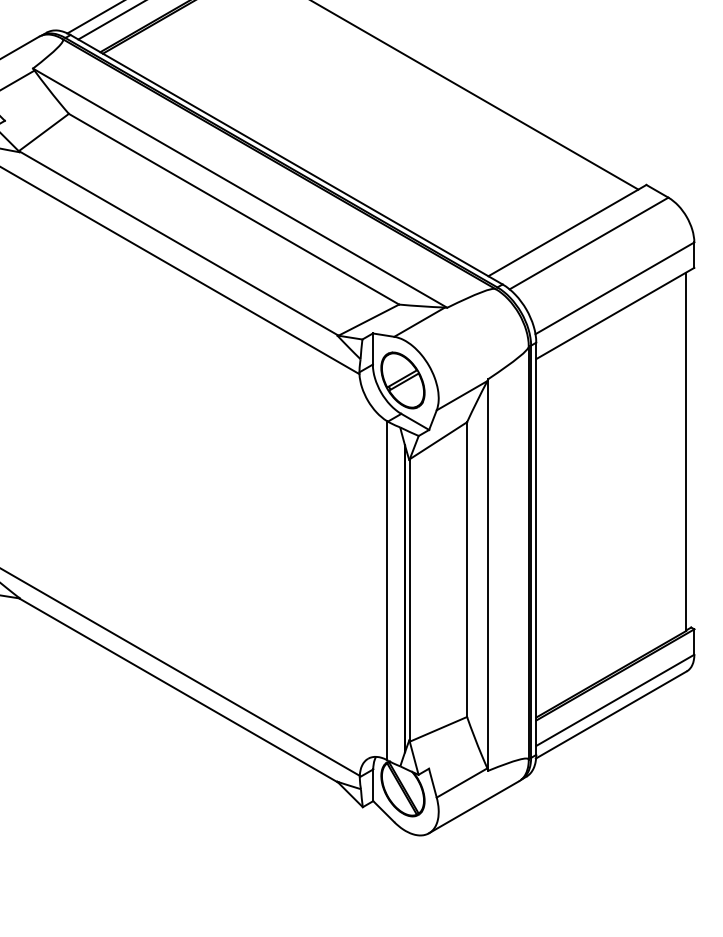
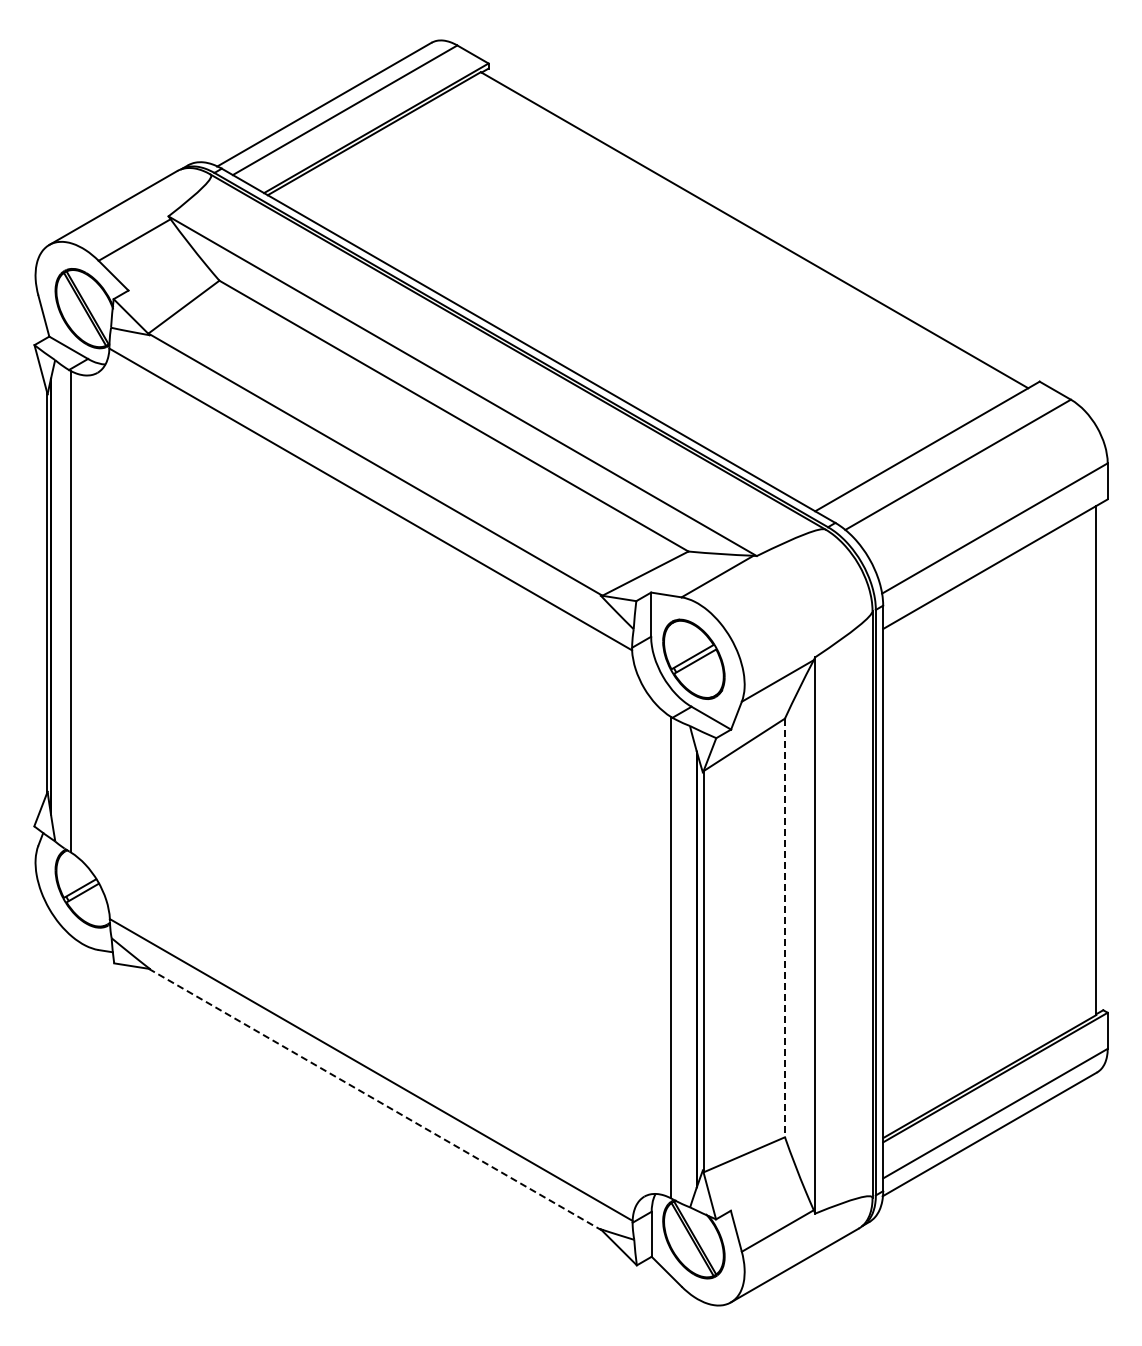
line: (466, 569) -> (784, 928), solid -> dashed
line: (178, 690) -> (375, 1099), solid -> dashed

